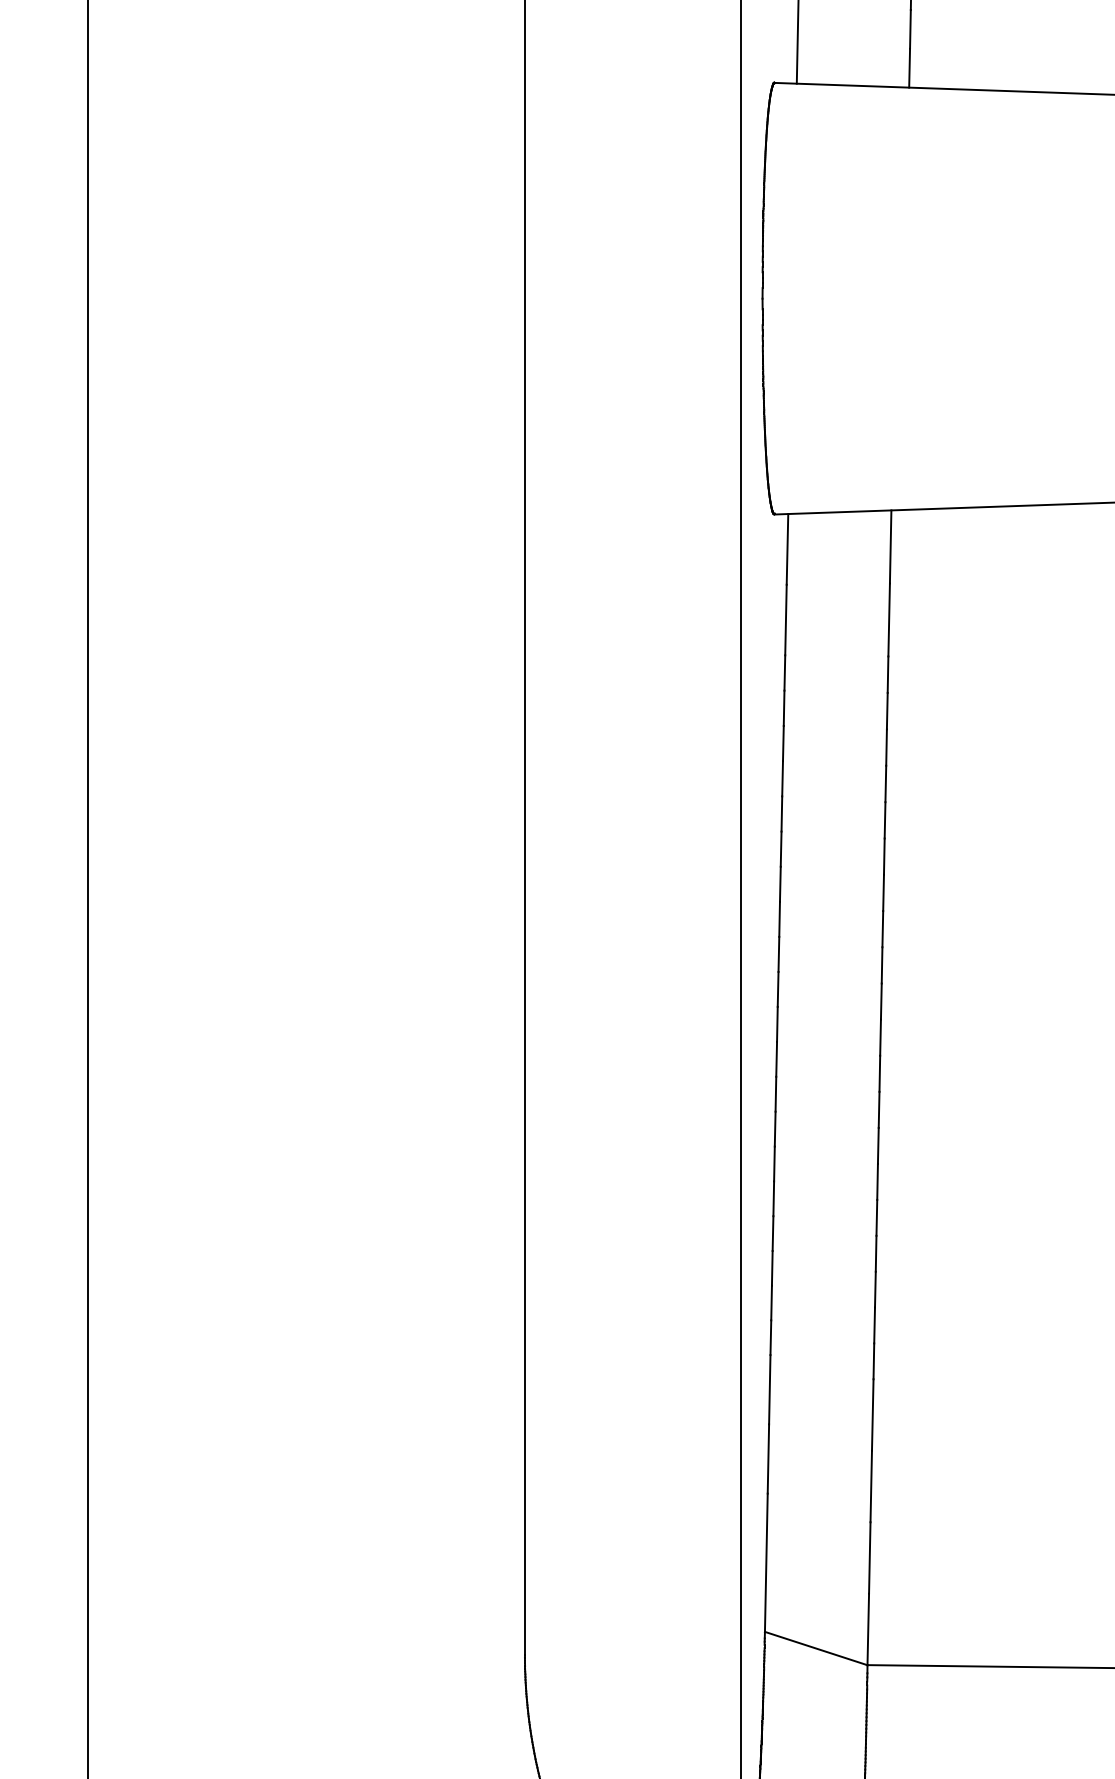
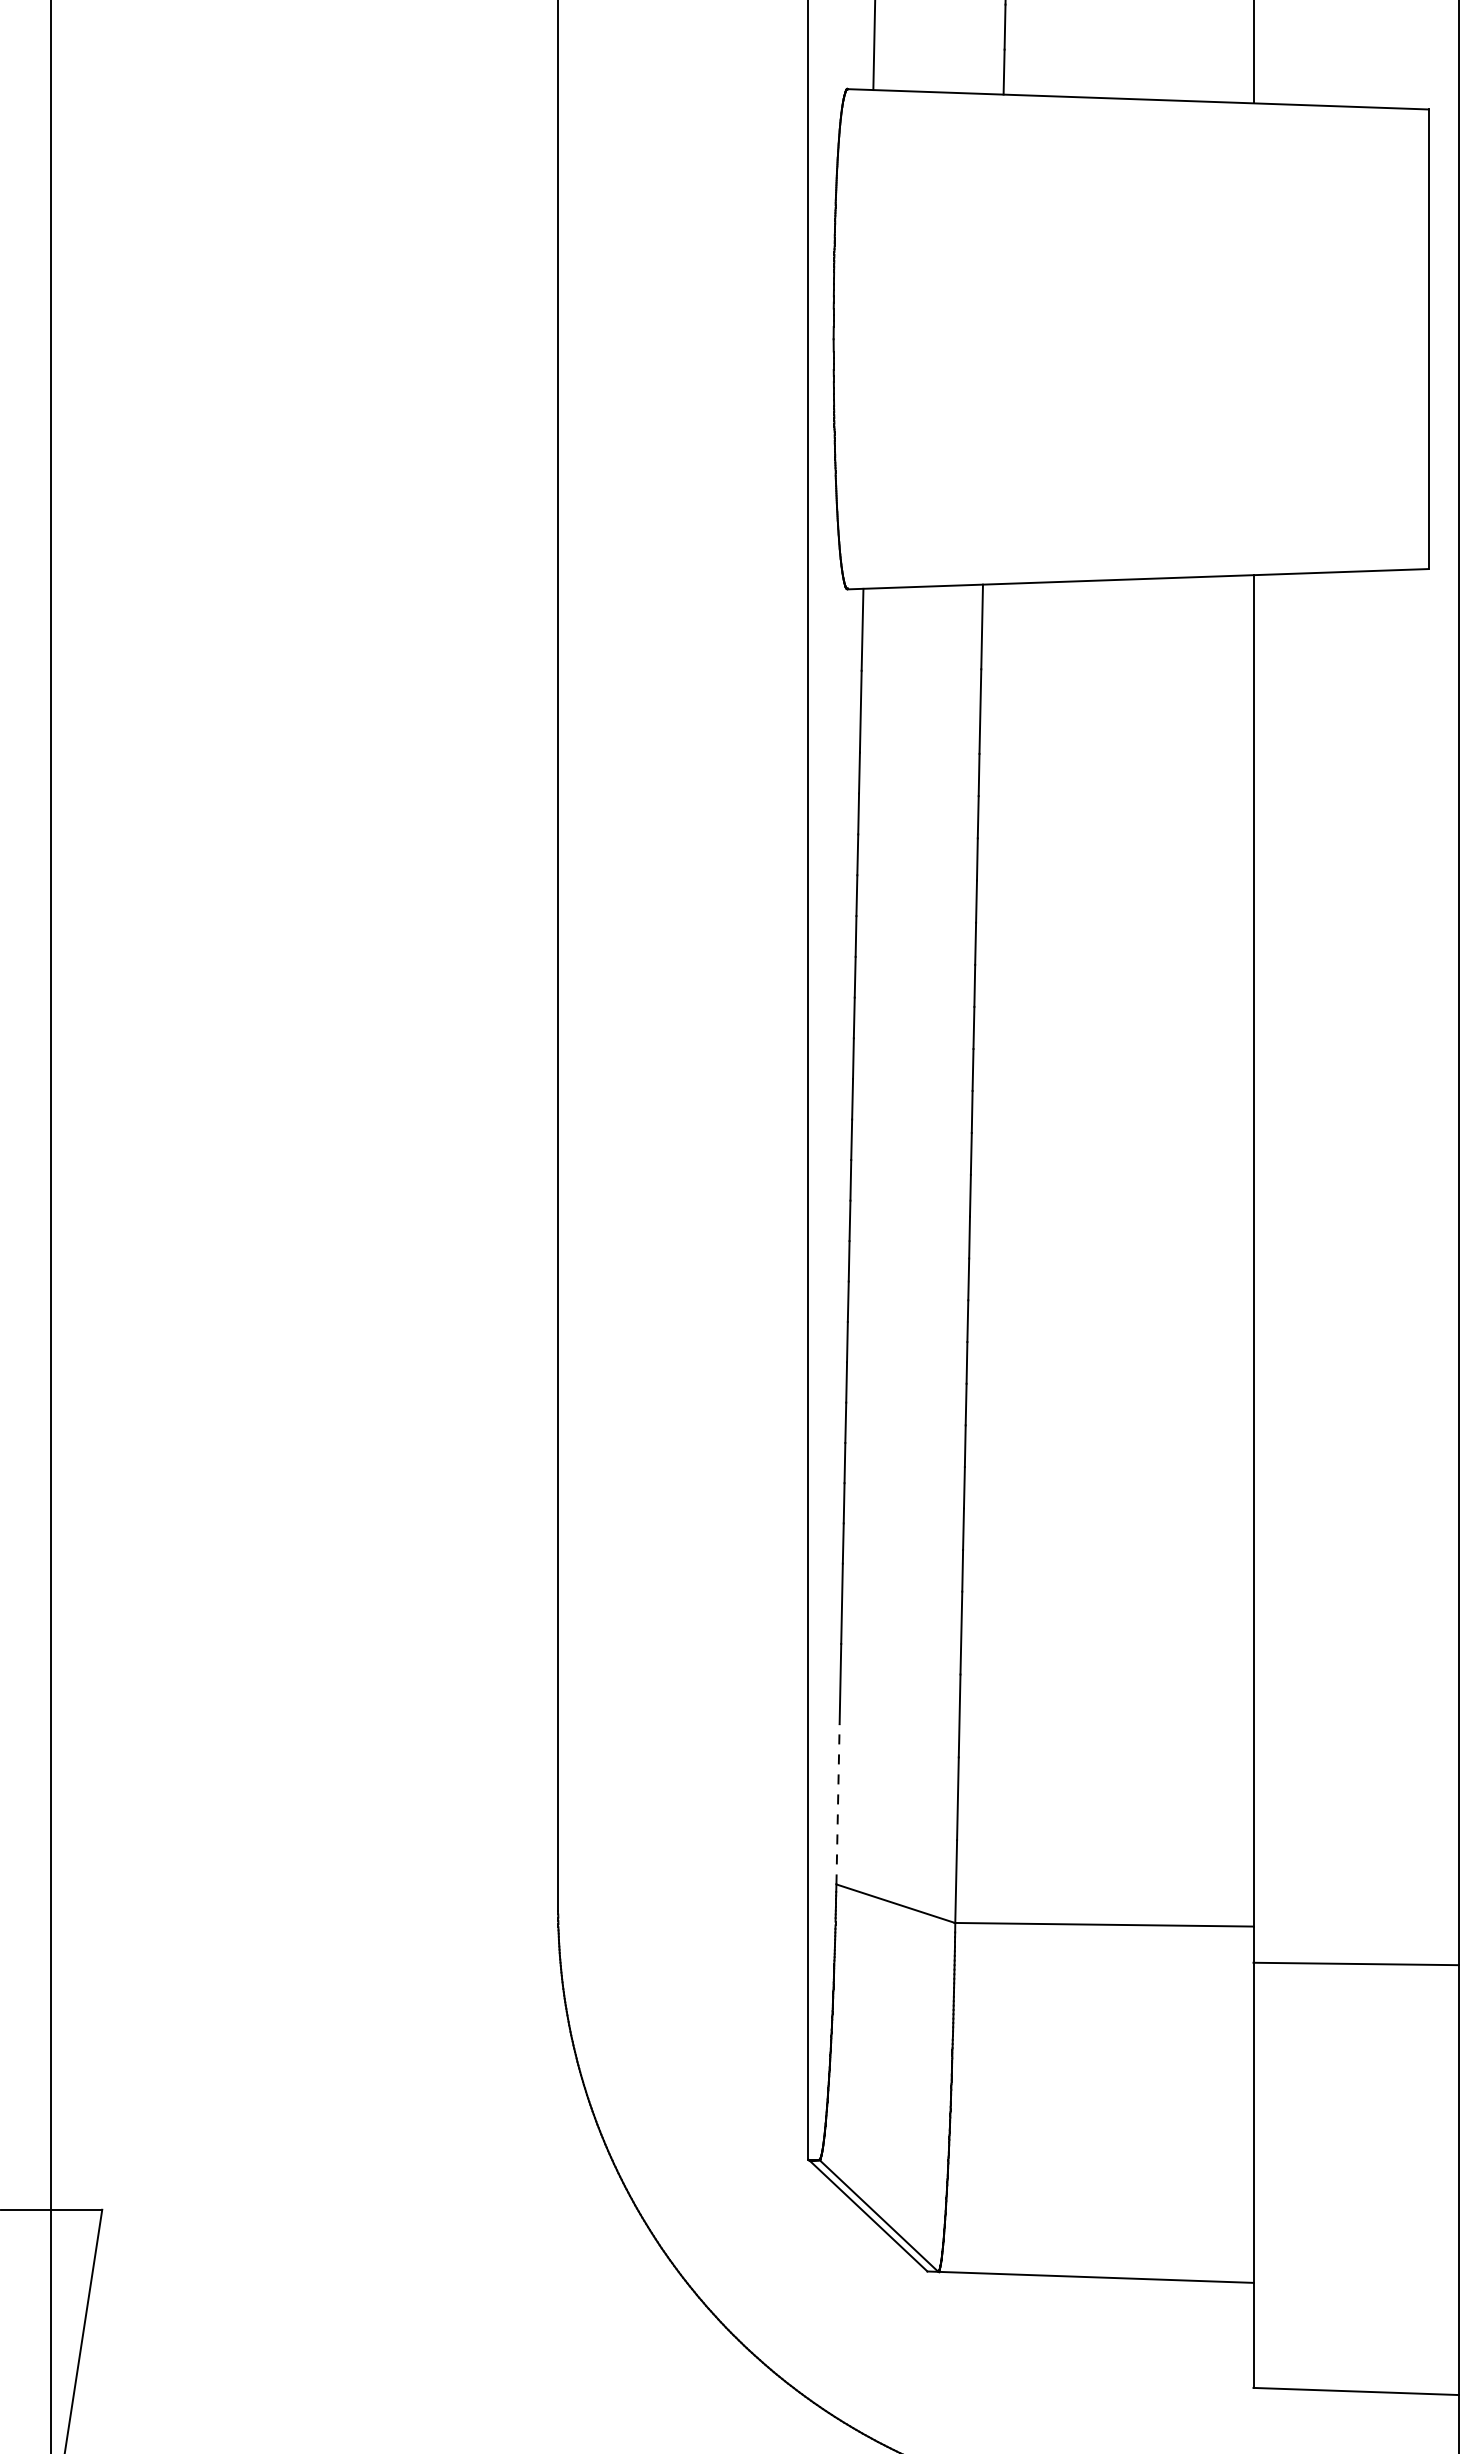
line: (766, 1562) -> (838, 1803), solid -> dashed

